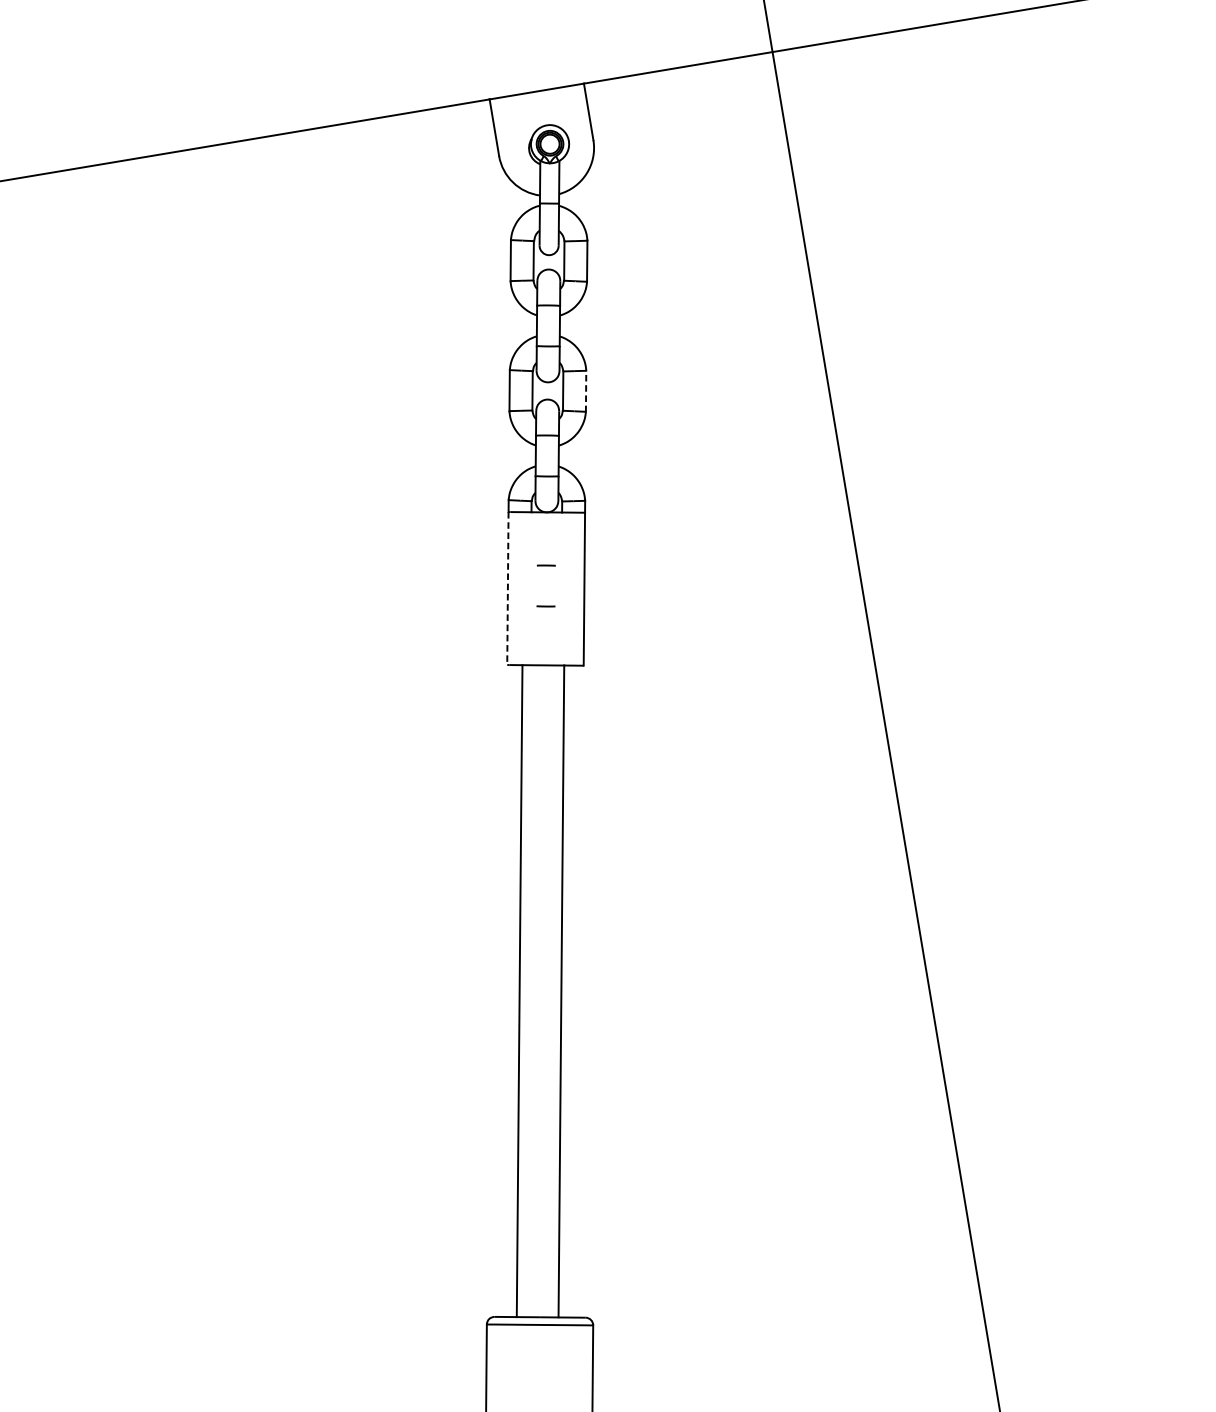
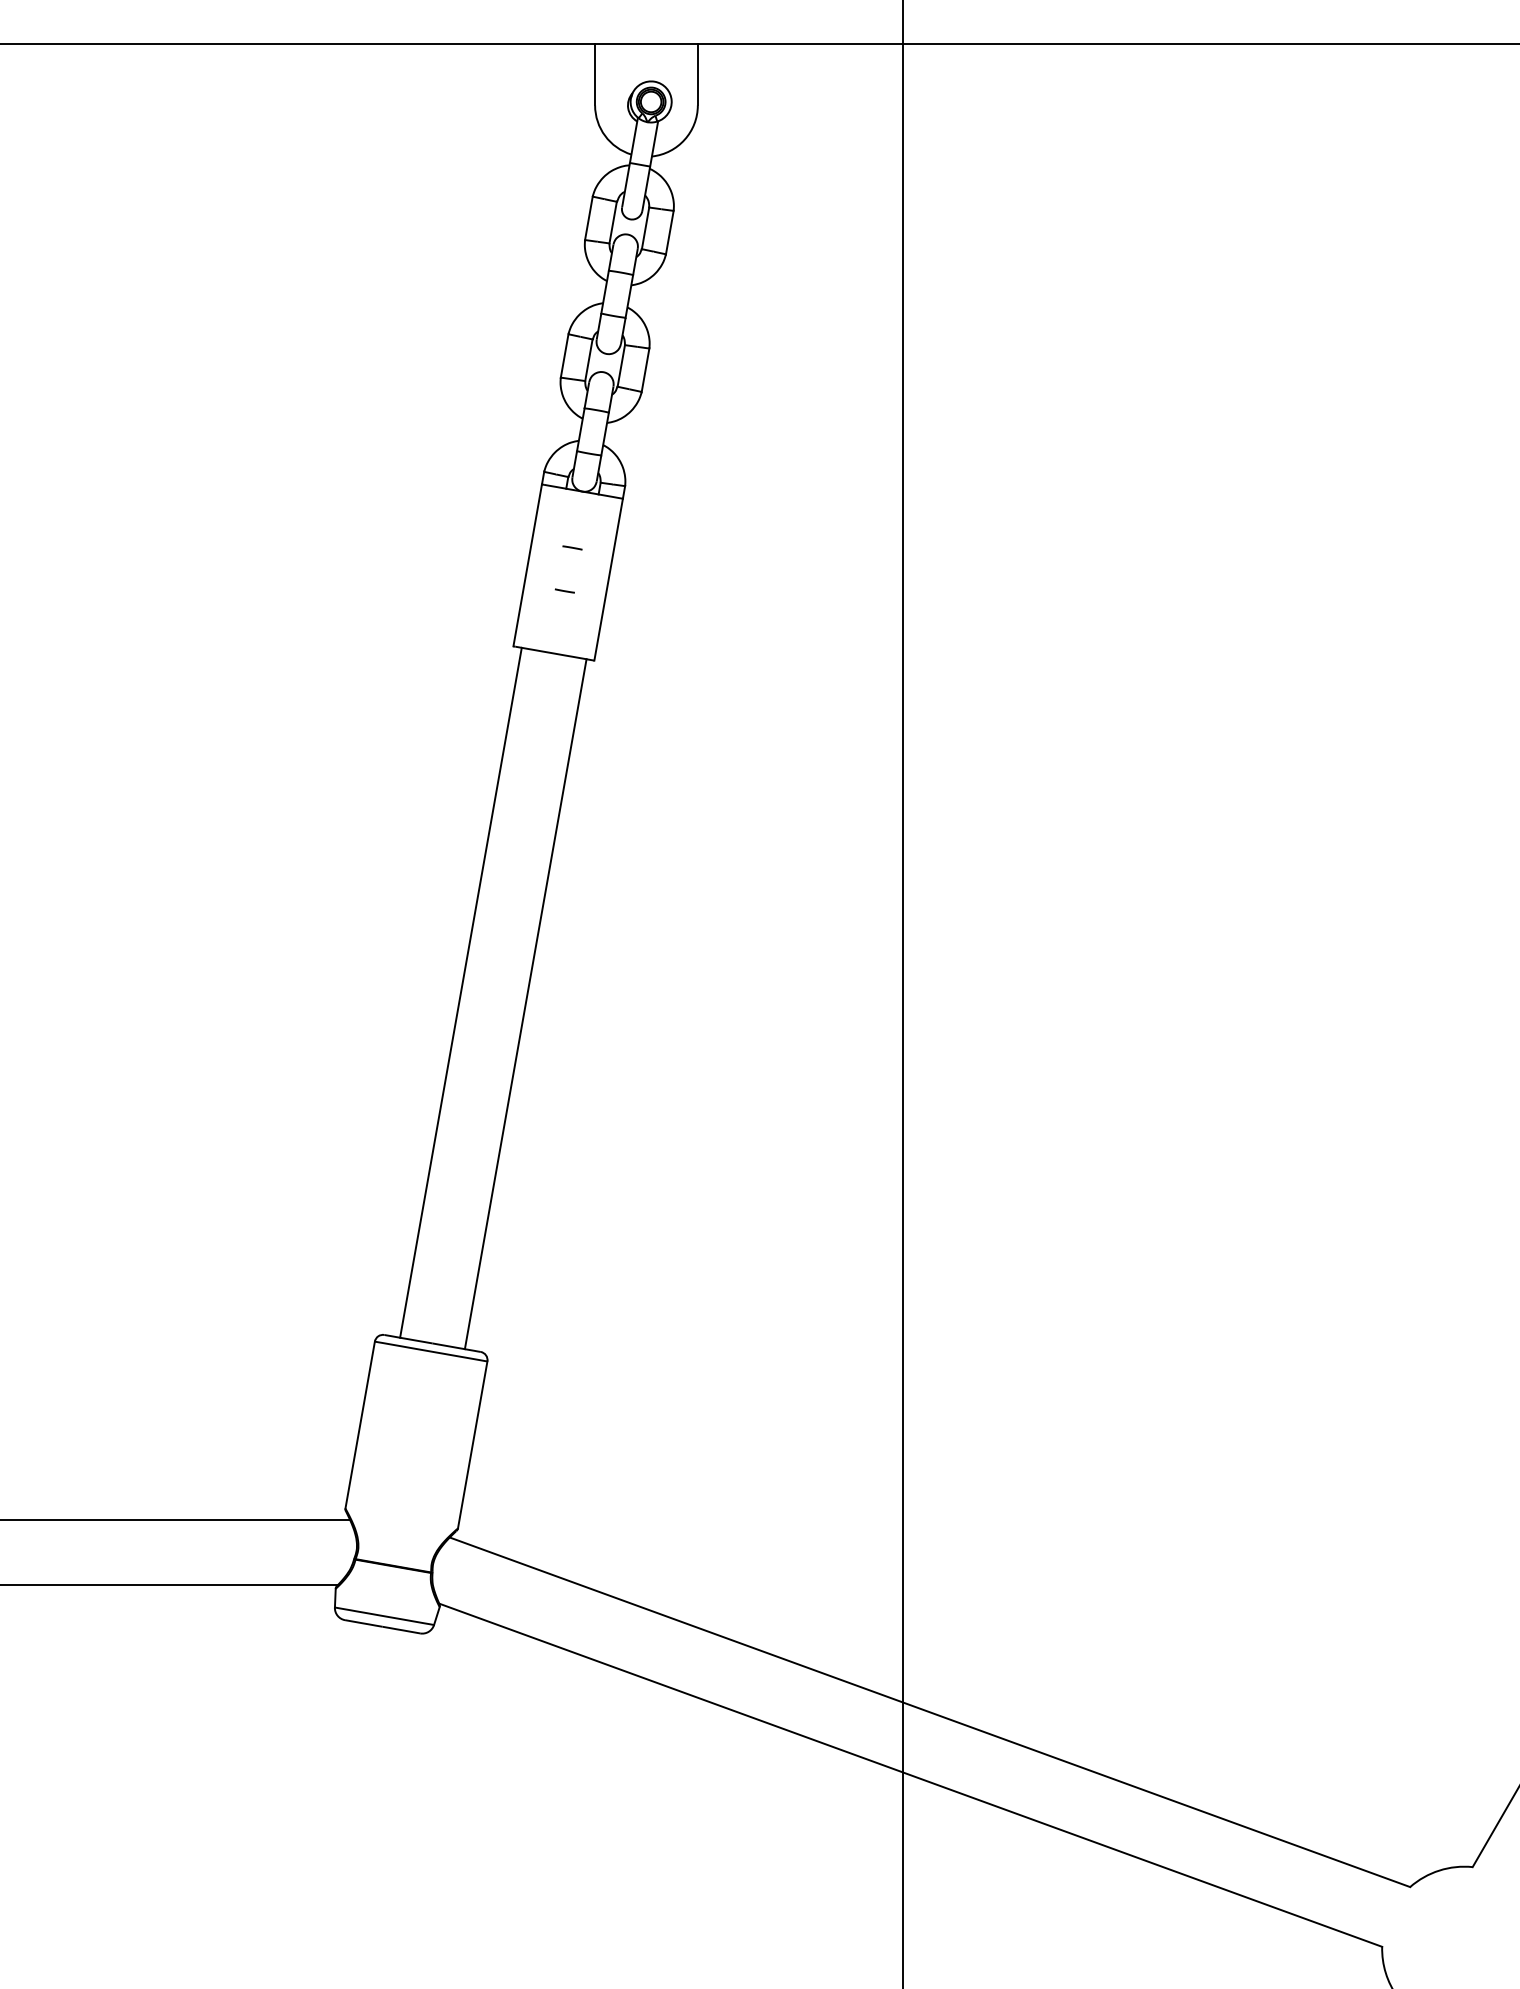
line: (585, 390) -> (645, 369), dashed -> solid
line: (507, 588) -> (527, 565), dashed -> solid
line: (519, 991) -> (525, 1004), moved
line: (560, 991) -> (460, 992), moved

